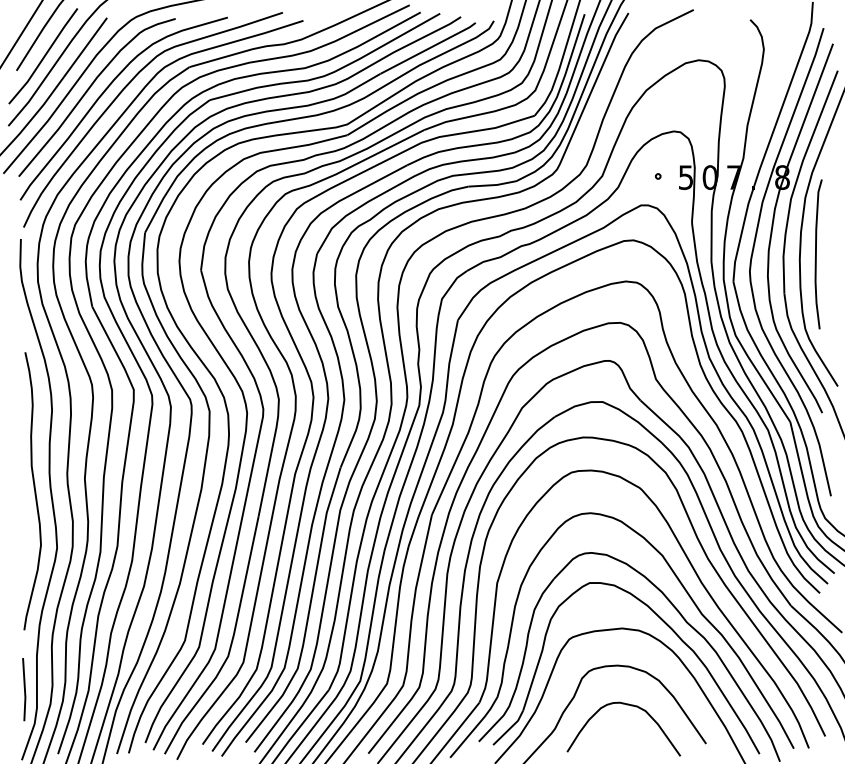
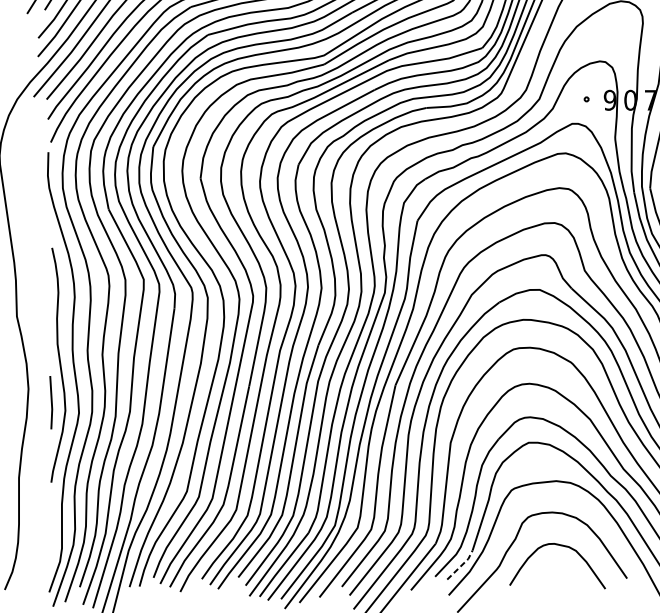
text: (685, 177) -> (609, 100), 5 -> 9
line: (24, 689) -> (51, 402), moved
line: (510, 728) -> (461, 565), solid -> dashed

